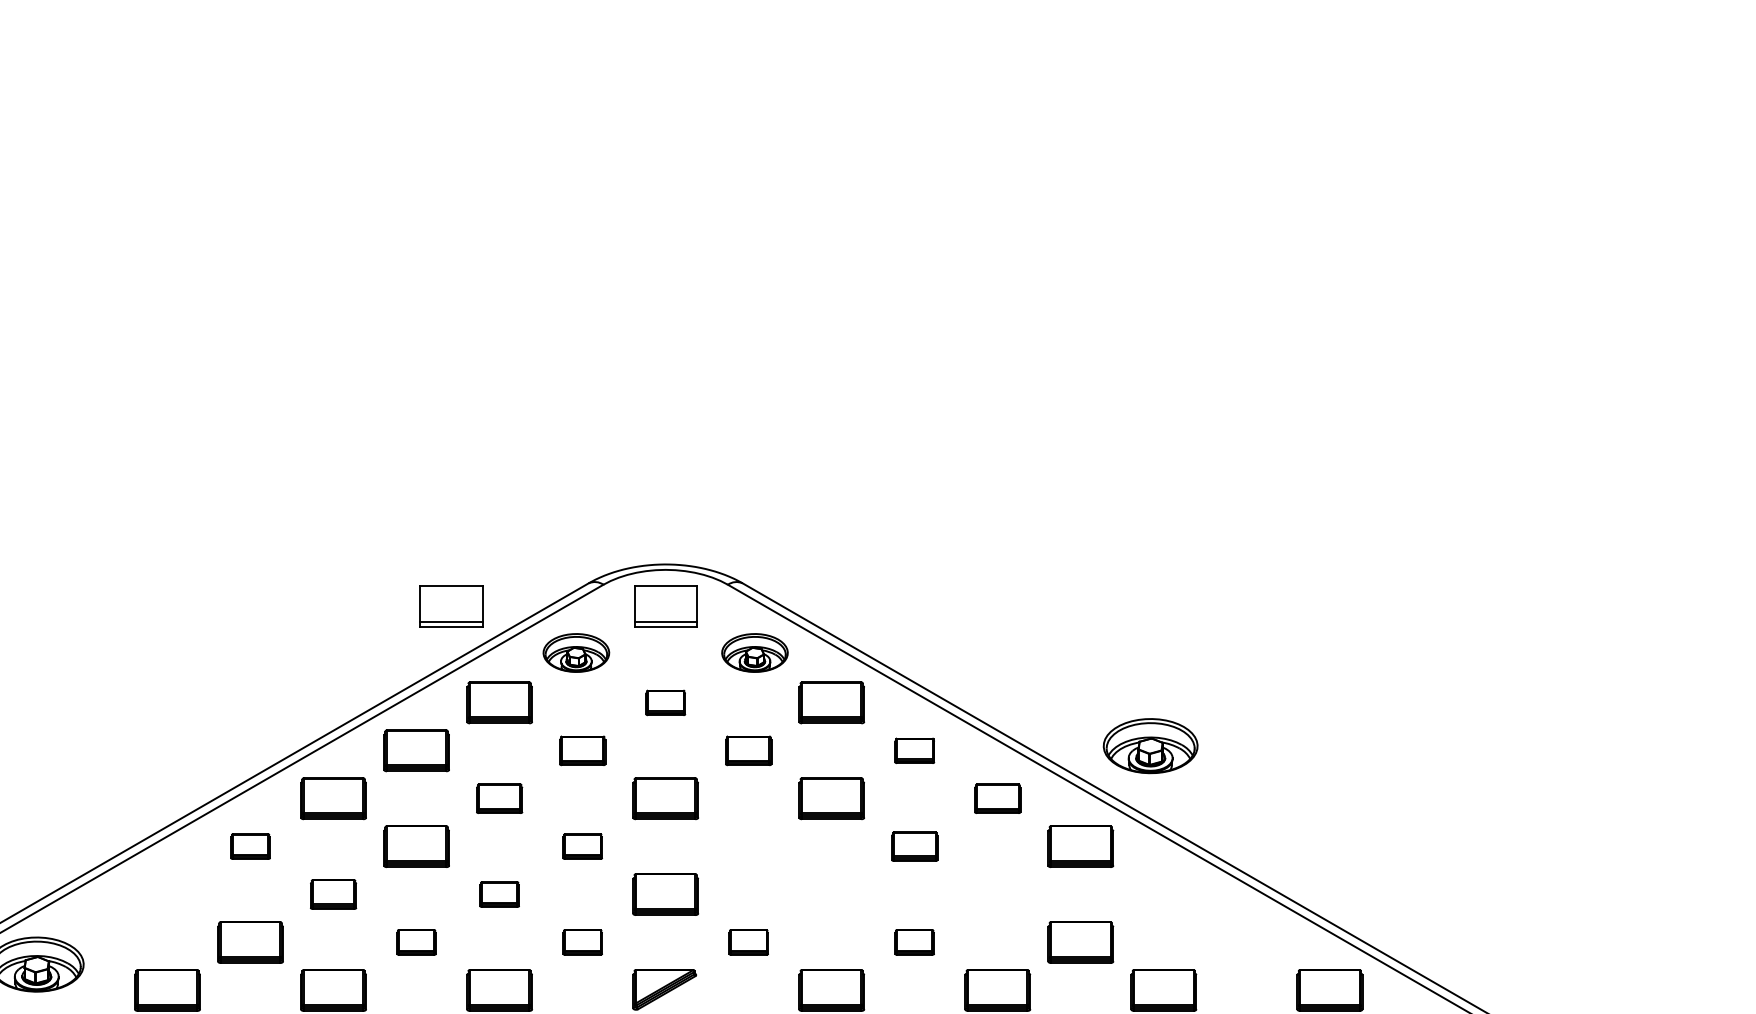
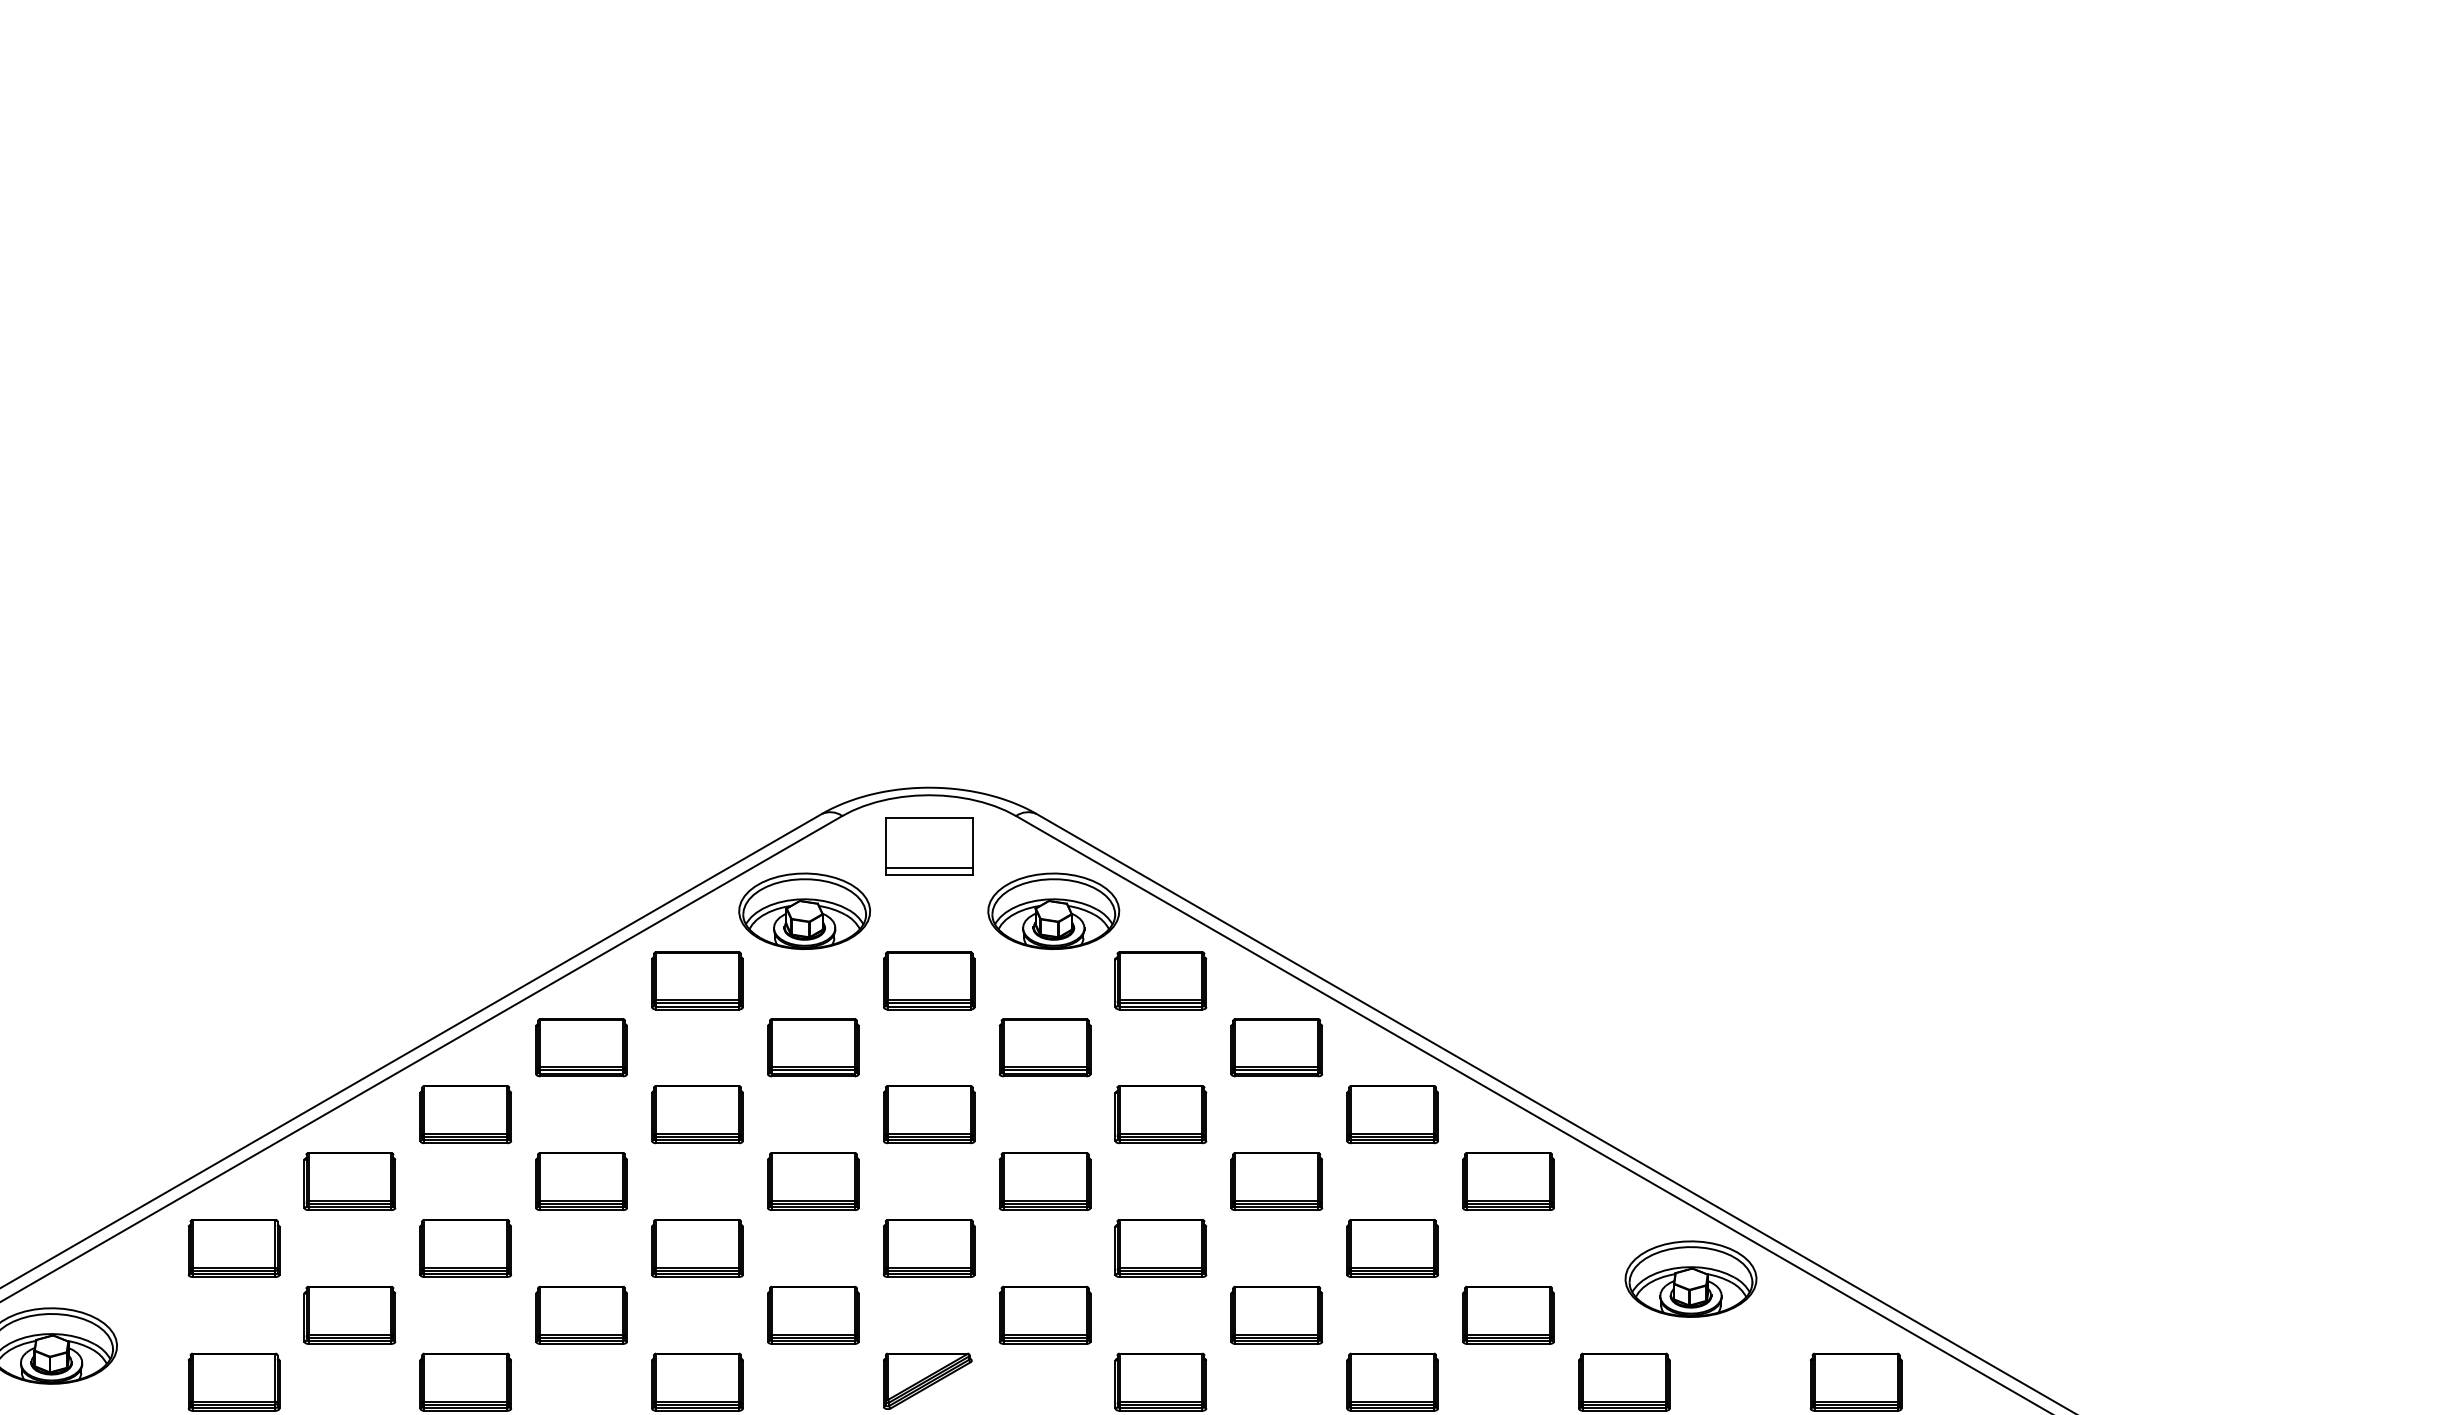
part: (451, 606) -> (630, 846), removed
part: (576, 652) -> (804, 910), size x1.43
part: (754, 652) -> (1053, 910), size x1.43
part: (665, 702) -> (929, 980), size x1.67
part: (1150, 745) -> (1690, 1278), moved
part: (582, 750) -> (813, 1047), size x1.43
part: (748, 750) -> (1044, 1047), size x1.43
part: (914, 750) -> (1276, 1047), size x1.67
part: (499, 798) -> (697, 1114), size x1.43
part: (997, 798) -> (1392, 1114), size x1.43
part: (250, 846) -> (349, 1181), size x1.67
part: (582, 846) -> (813, 1181), size x1.67
part: (748, 846) -> (1044, 1181), added
part: (914, 846) -> (1276, 1181), size x1.43
part: (167, 894) -> (233, 1248), added
part: (333, 894) -> (465, 1248), size x1.43
part: (499, 894) -> (697, 1248), size x1.67
part: (831, 894) -> (1160, 1248), added
part: (997, 894) -> (1392, 1248), added
part: (416, 941) -> (581, 1314), size x1.67
part: (582, 941) -> (813, 1314), size x1.67
part: (748, 941) -> (1044, 1314), size x1.67
part: (914, 941) -> (1276, 1314), size x1.67

